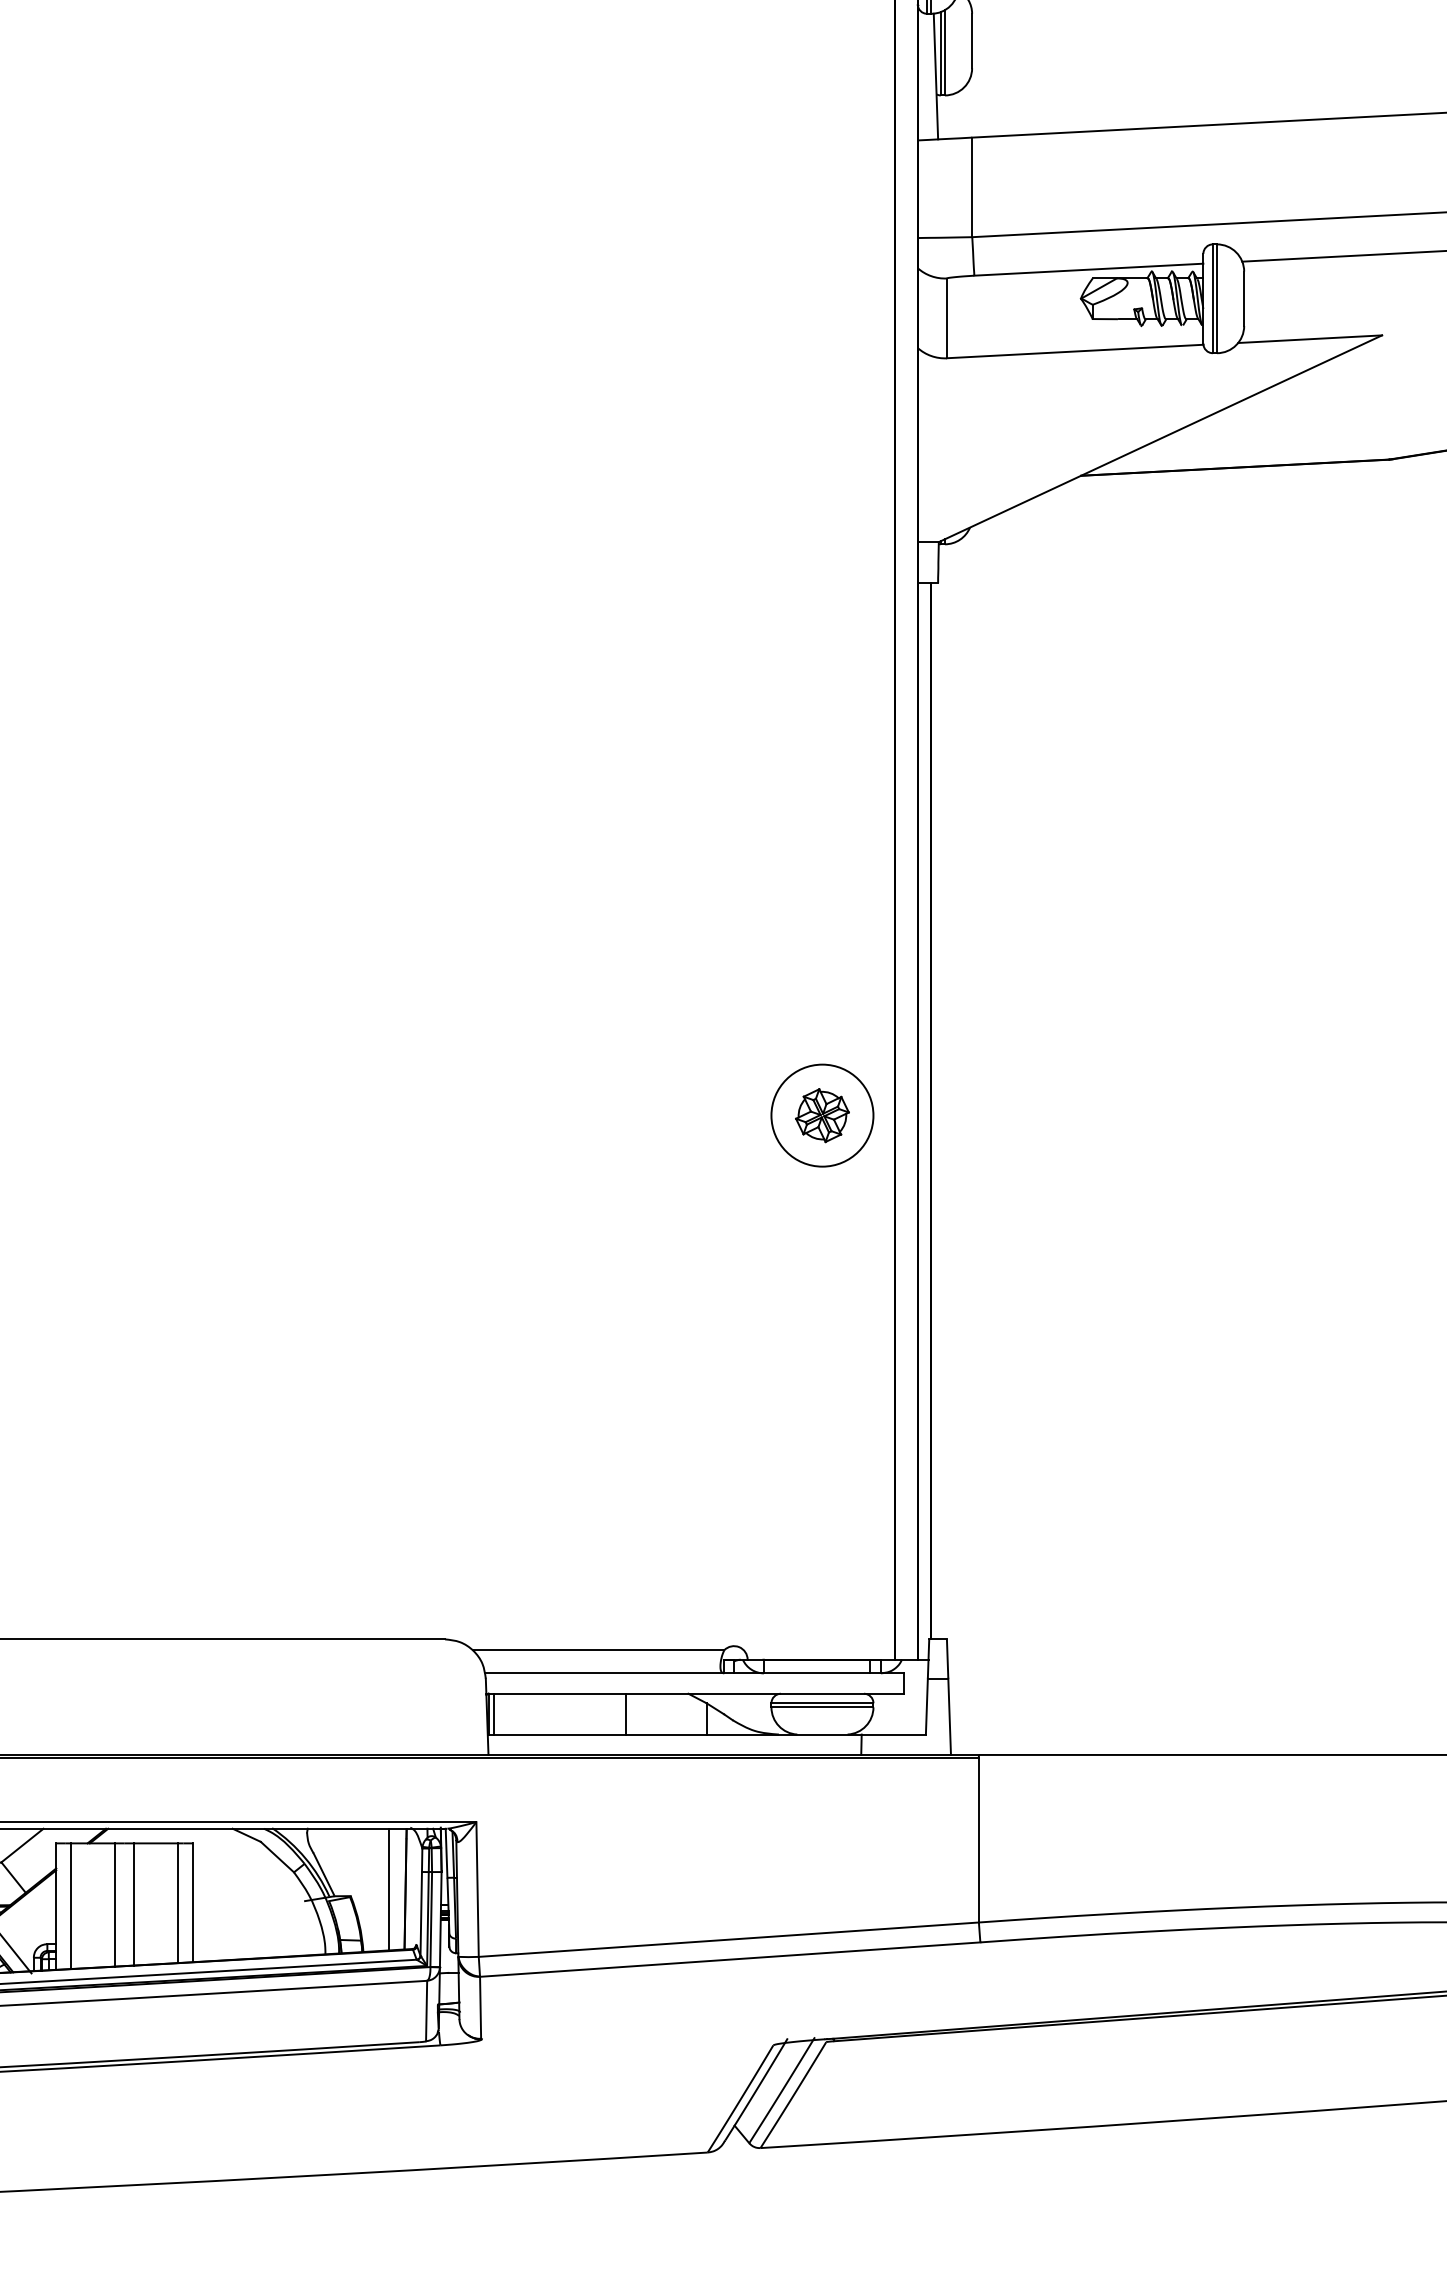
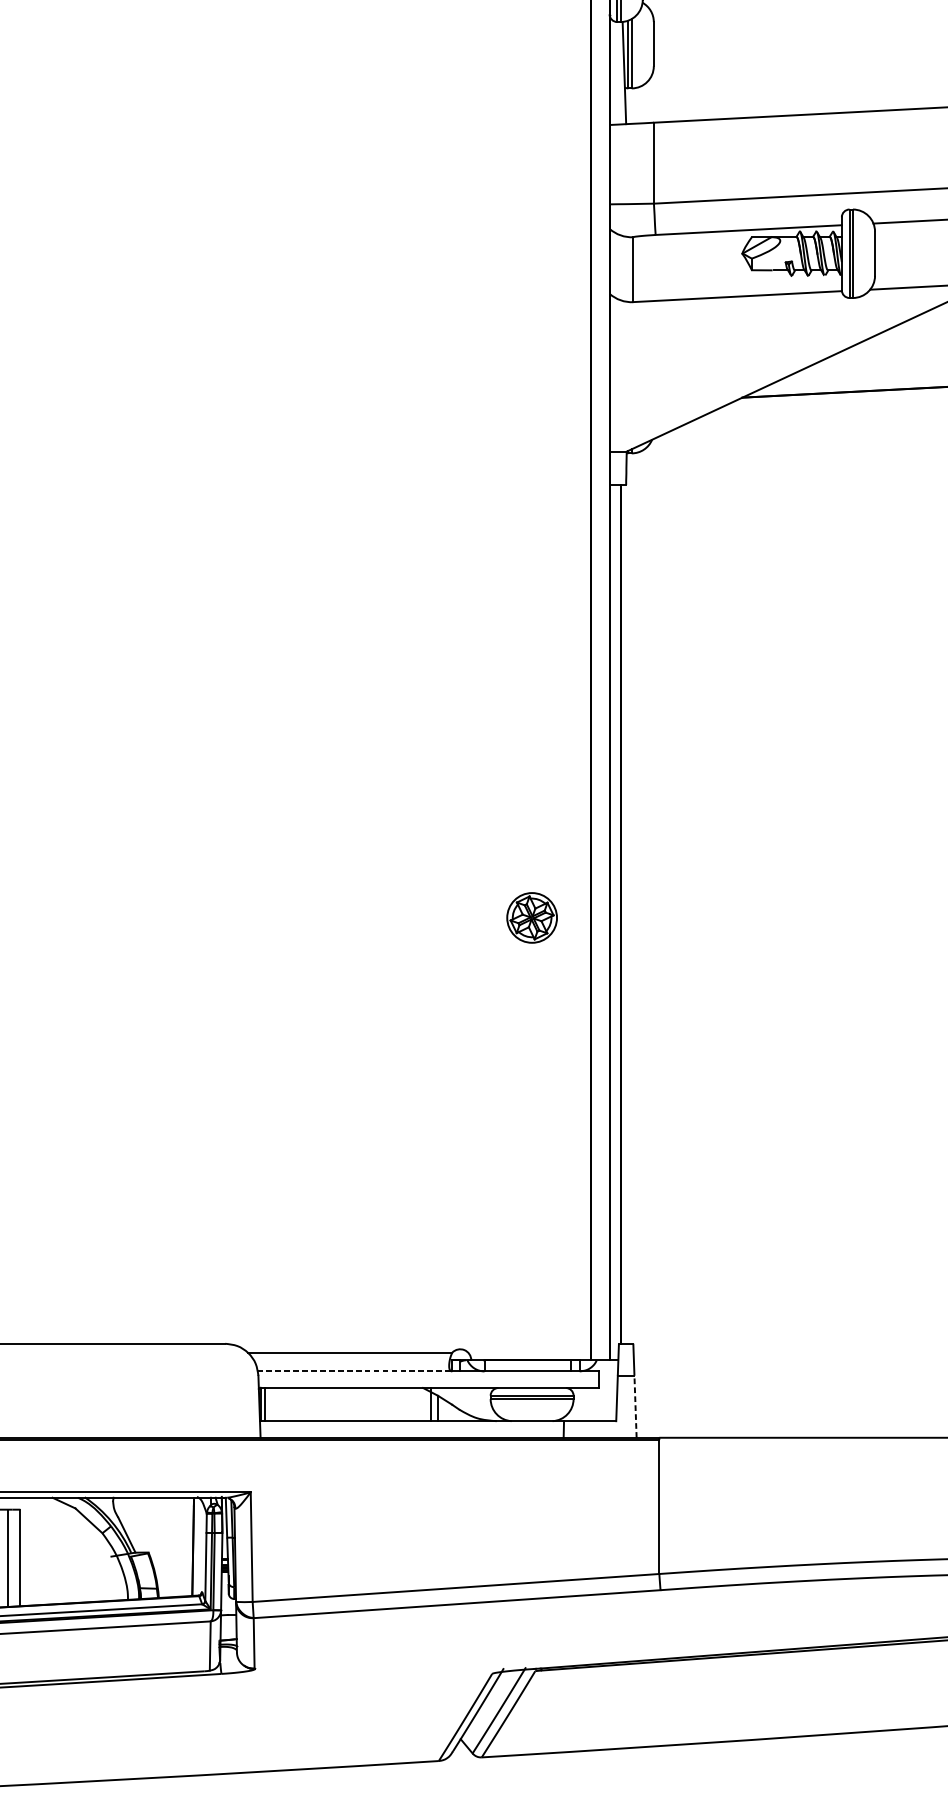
circle: (822, 1115) -> (532, 917), size x0.6
line: (604, 1673) -> (354, 1371), solid -> dashed
line: (626, 1713) -> (431, 1404), moved
line: (949, 1716) -> (635, 1406), solid -> dashed
line: (389, 1889) -> (180, 1547), removed

